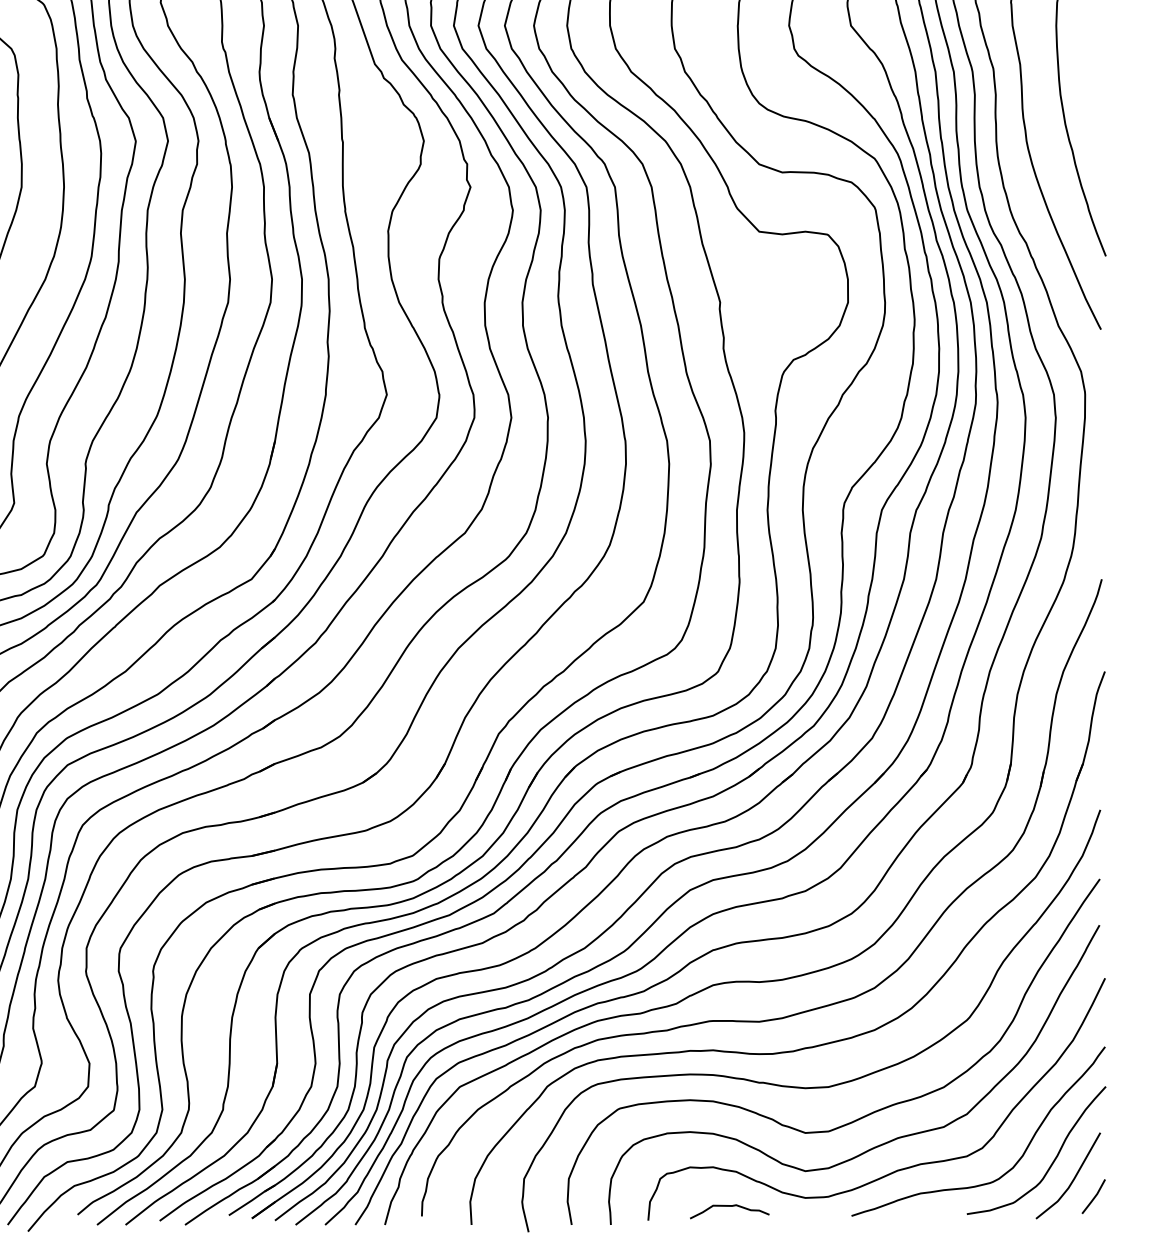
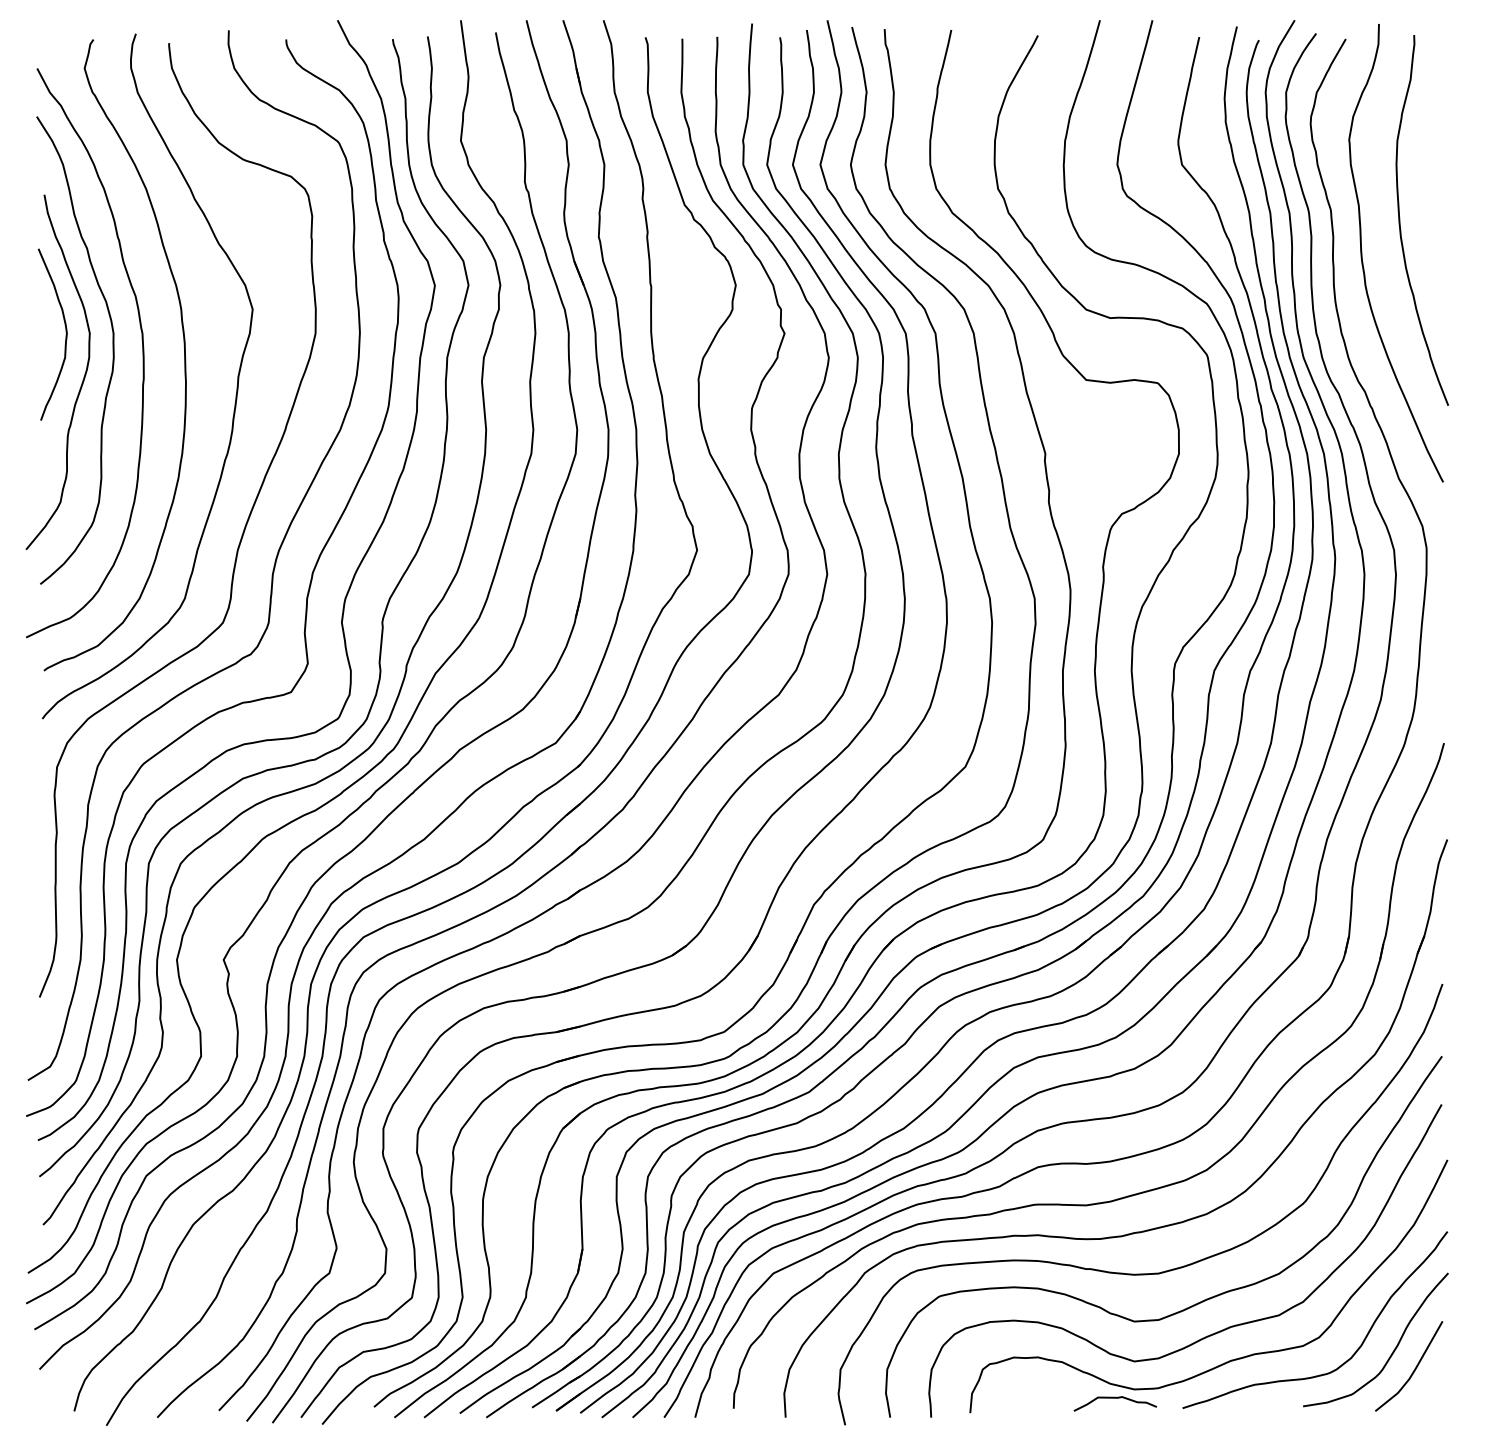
line: (1093, 1197) -> (1435, 1388), removed
curve: (728, 1206) -> (1114, 1398), moved

